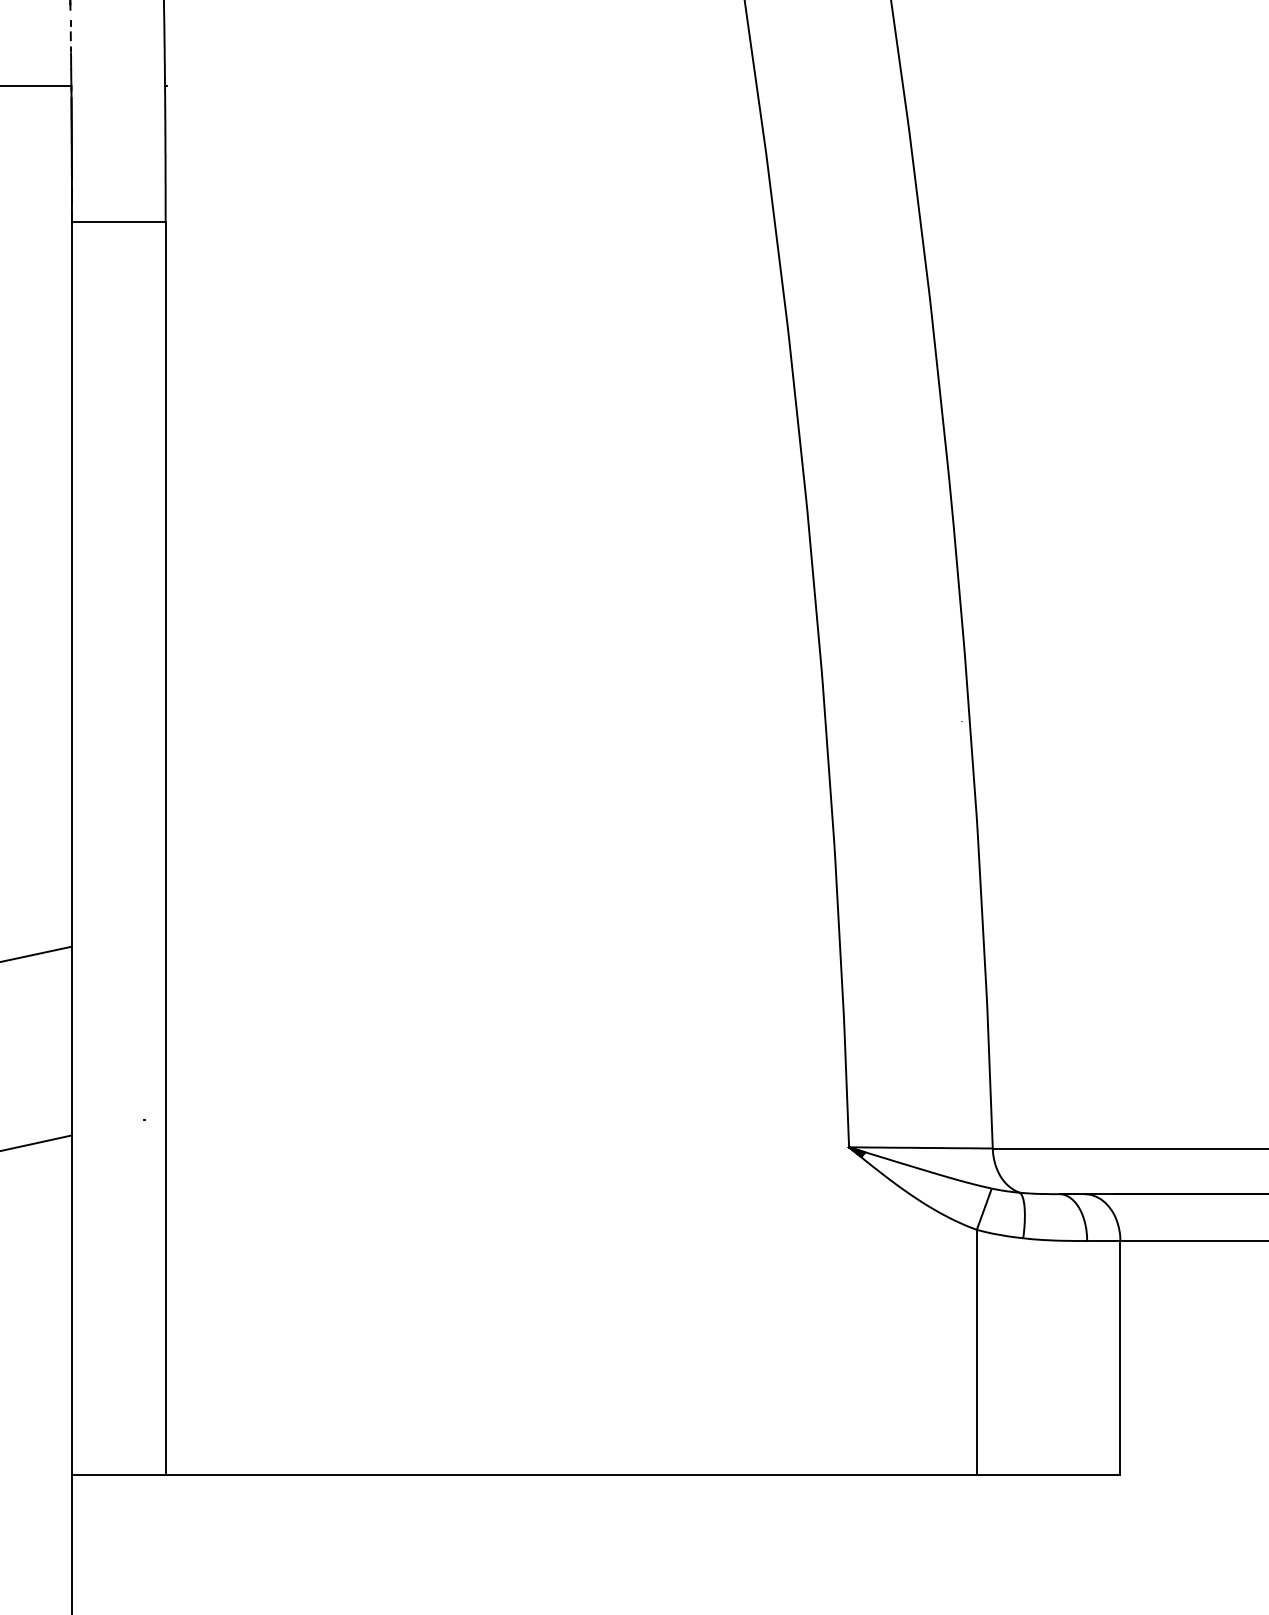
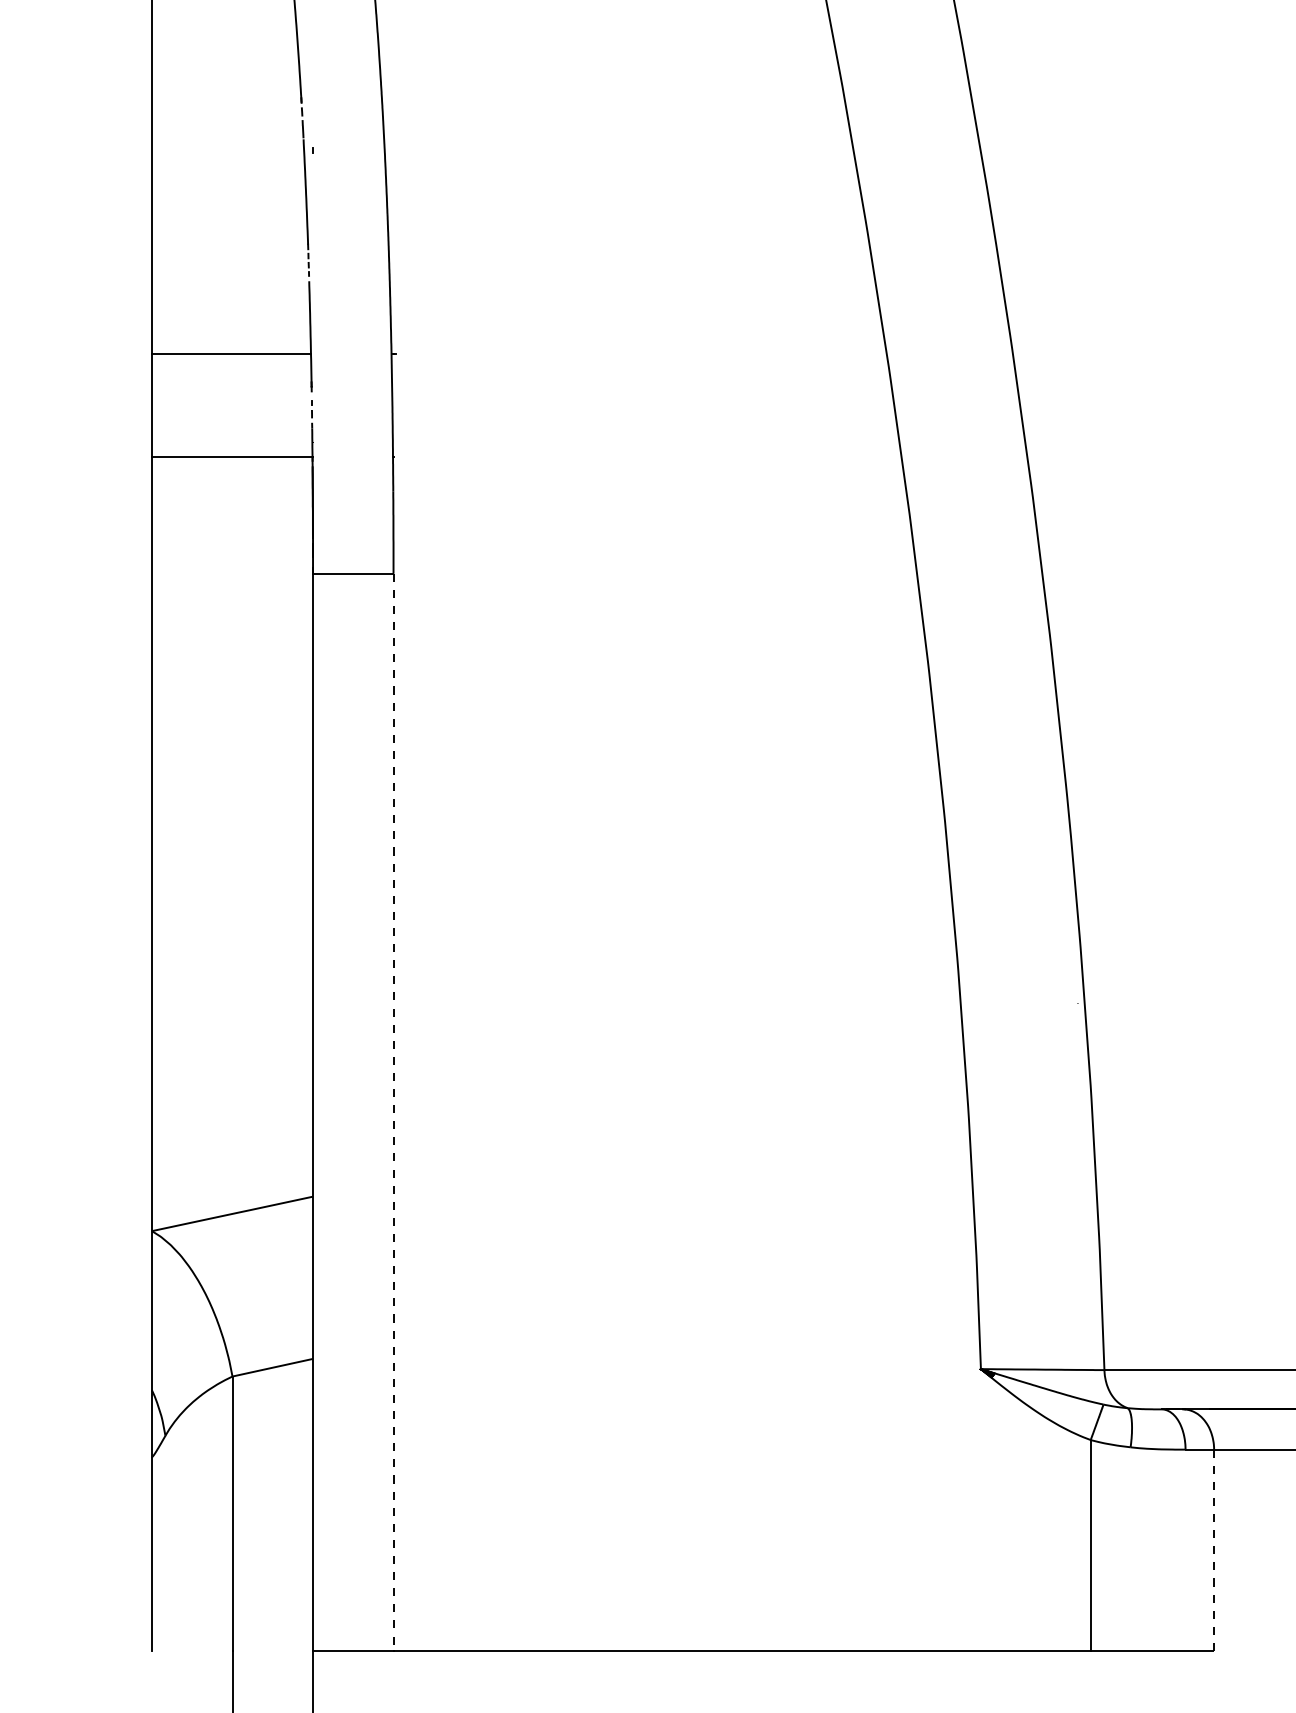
line: (165, 848) -> (393, 1112), solid -> dashed
line: (1120, 1358) -> (1214, 1550), solid -> dashed

